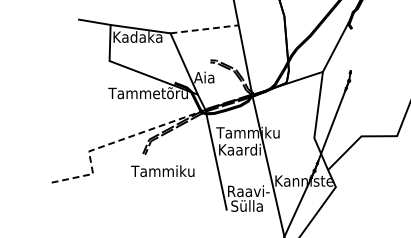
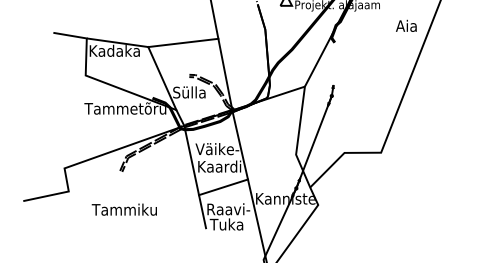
line: (204, 28) -> (183, 42), dashed -> solid
text: (209, 77) -> (188, 92), Aia -> Sülla
text: (247, 133) -> (227, 149), Tammiku -> Väike-
line: (113, 142) -> (89, 159), dashed -> solid
line: (243, 170) -> (223, 187), added
text: (161, 171) -> (123, 209), moved
text: (242, 206) -> (222, 224), Sülla -> Tuka

